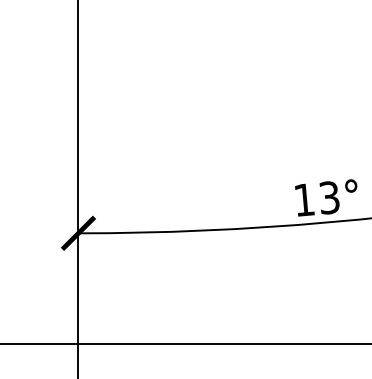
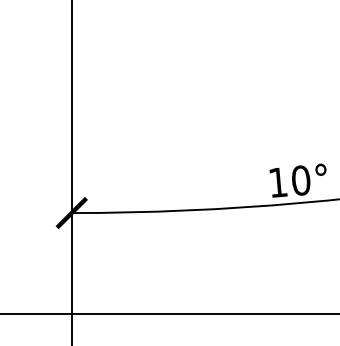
text: (329, 197) -> (301, 180), 13° -> 10°

